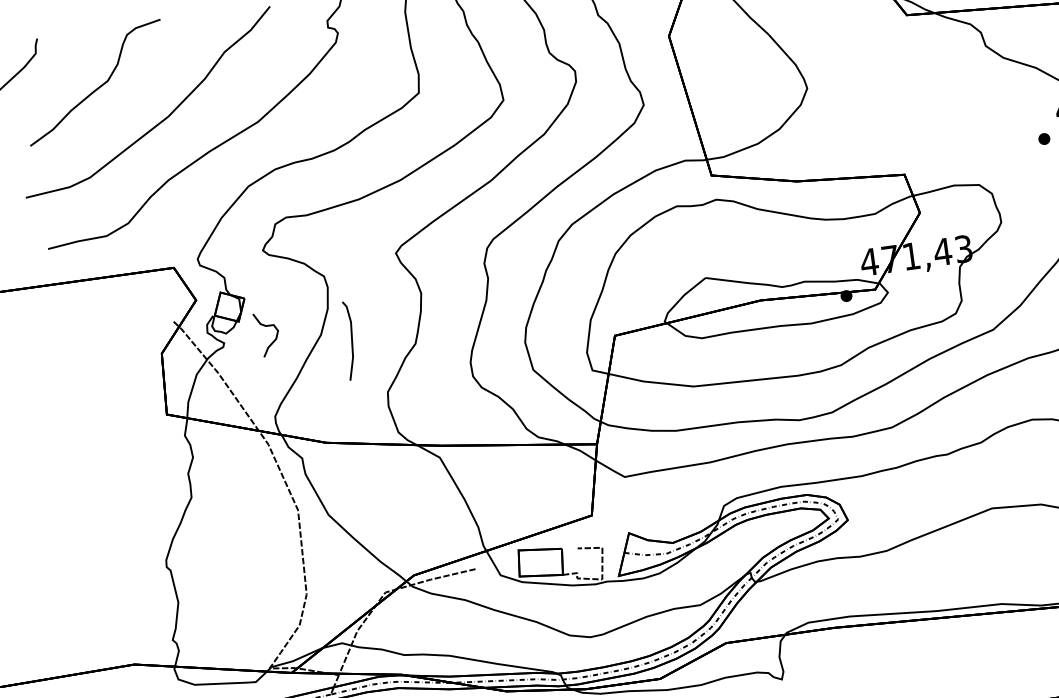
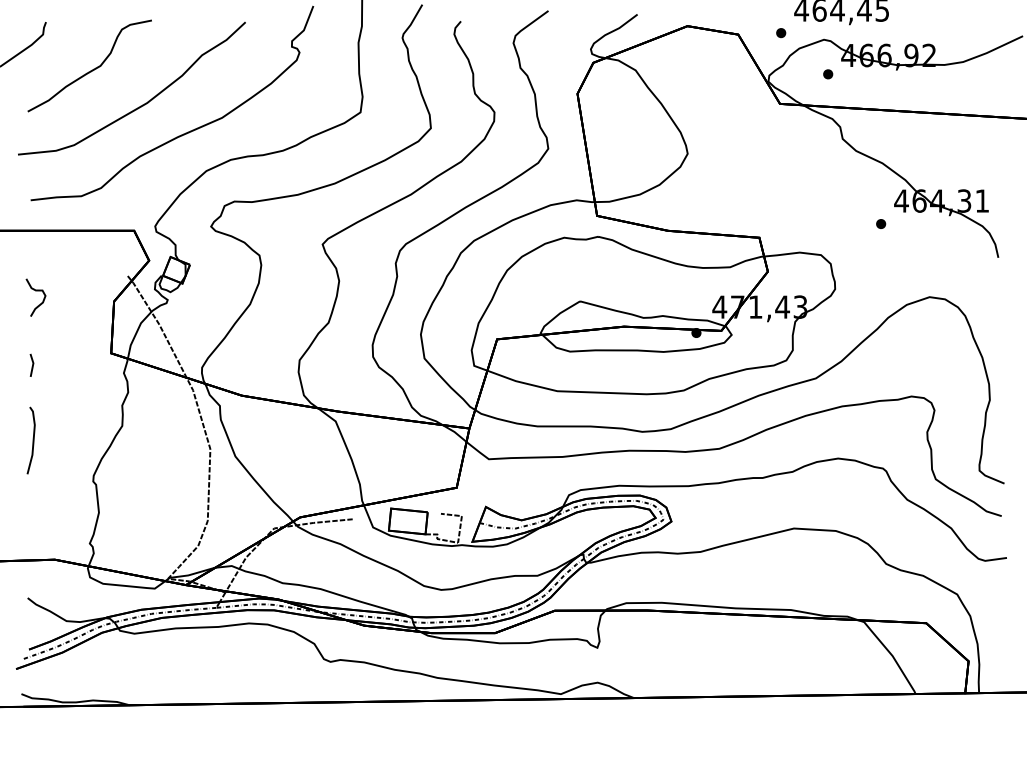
curve: (265, 327) -> (35, 291), moved
line: (350, 340) -> (32, 440), moved
line: (76, 440) -> (32, 364), added

